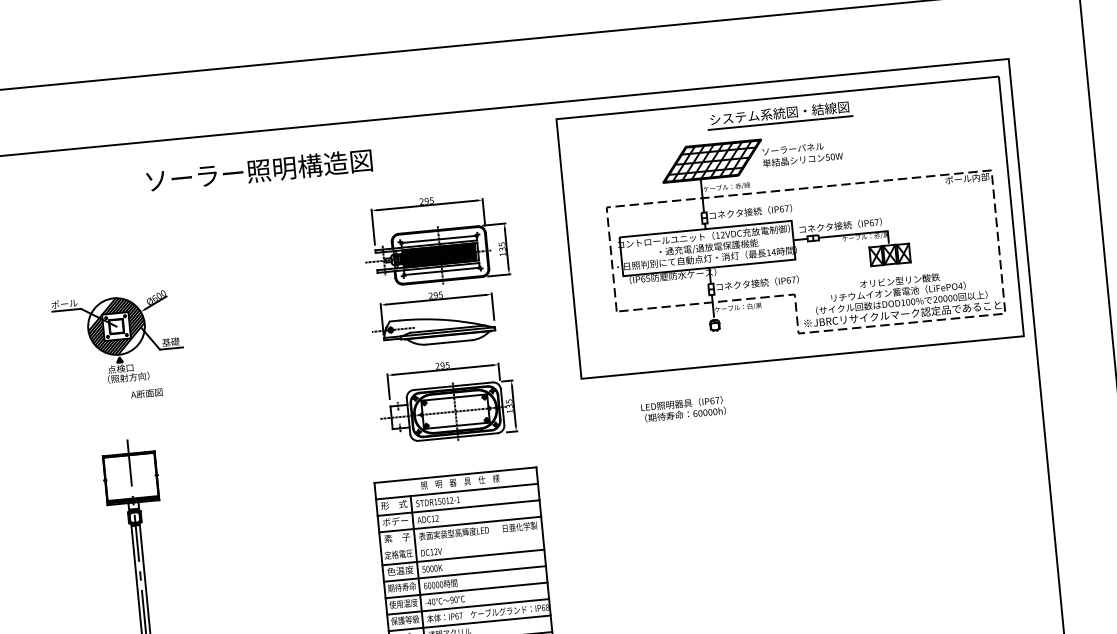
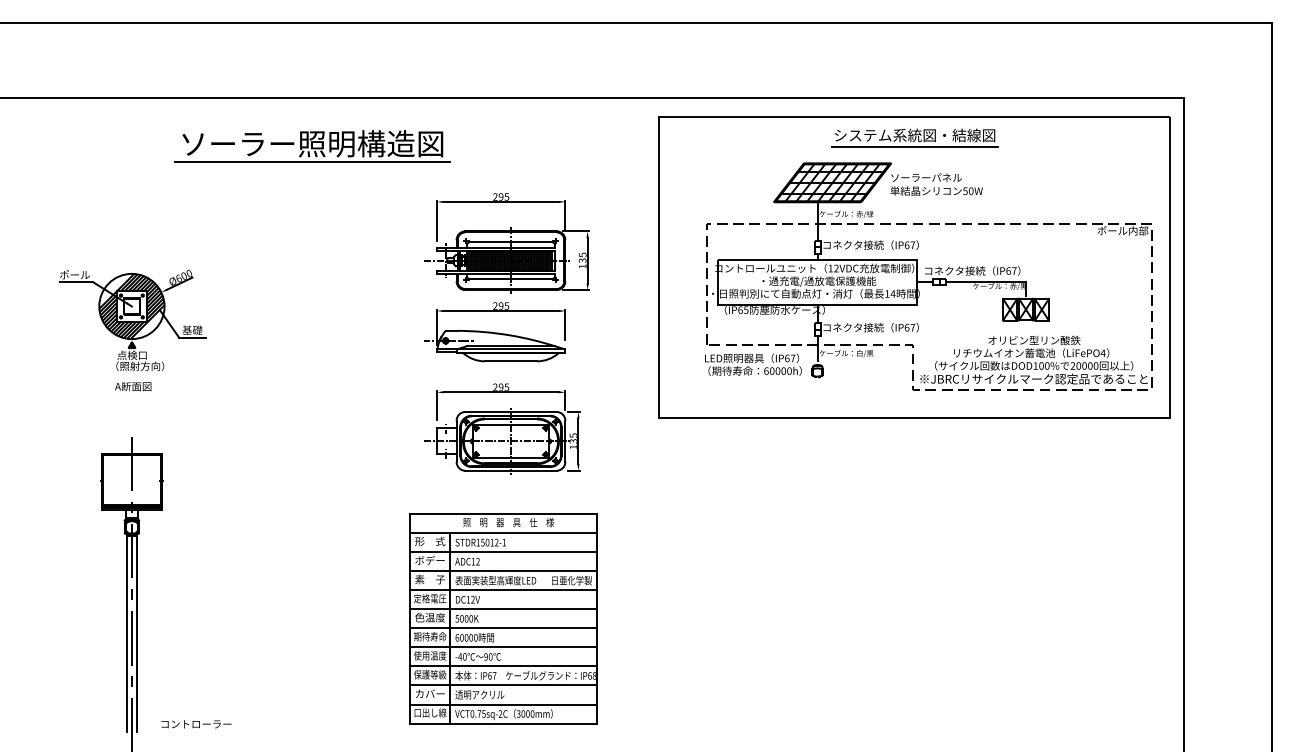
line: (259, 186) -> (311, 161), added
text: (147, 393) -> (133, 386), moved
text: (683, 409) -> (753, 364), moved
line: (461, 541) -> (503, 590), added

